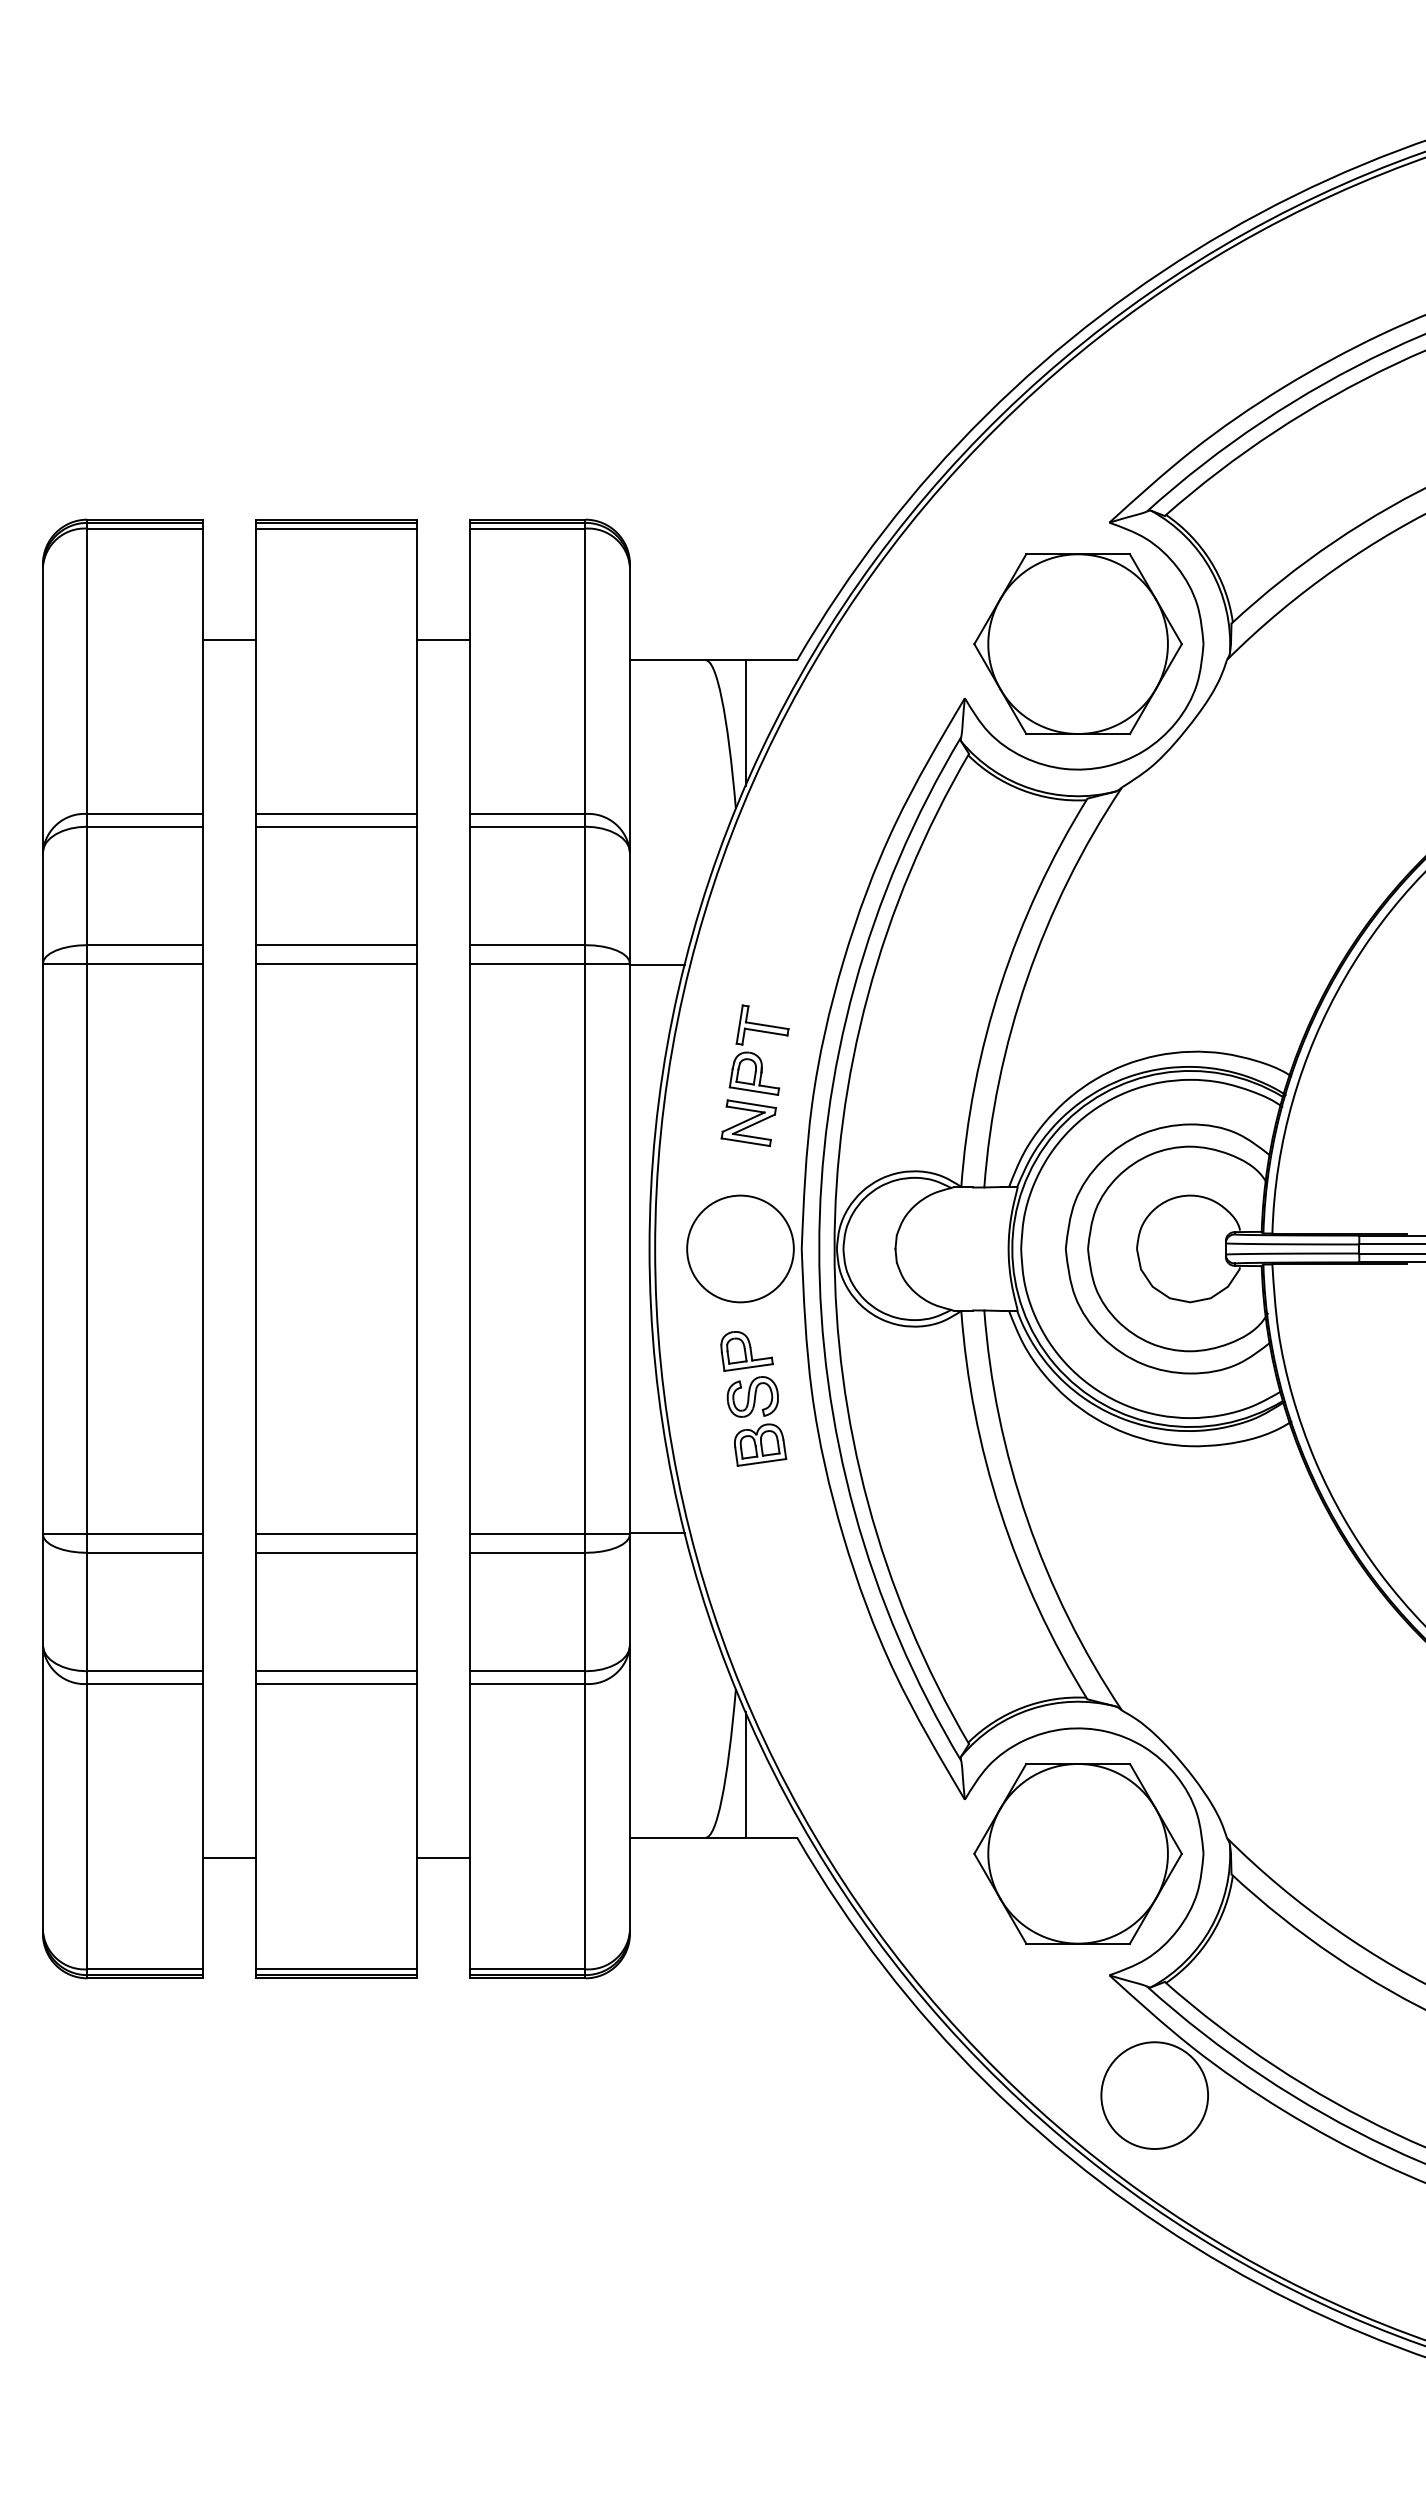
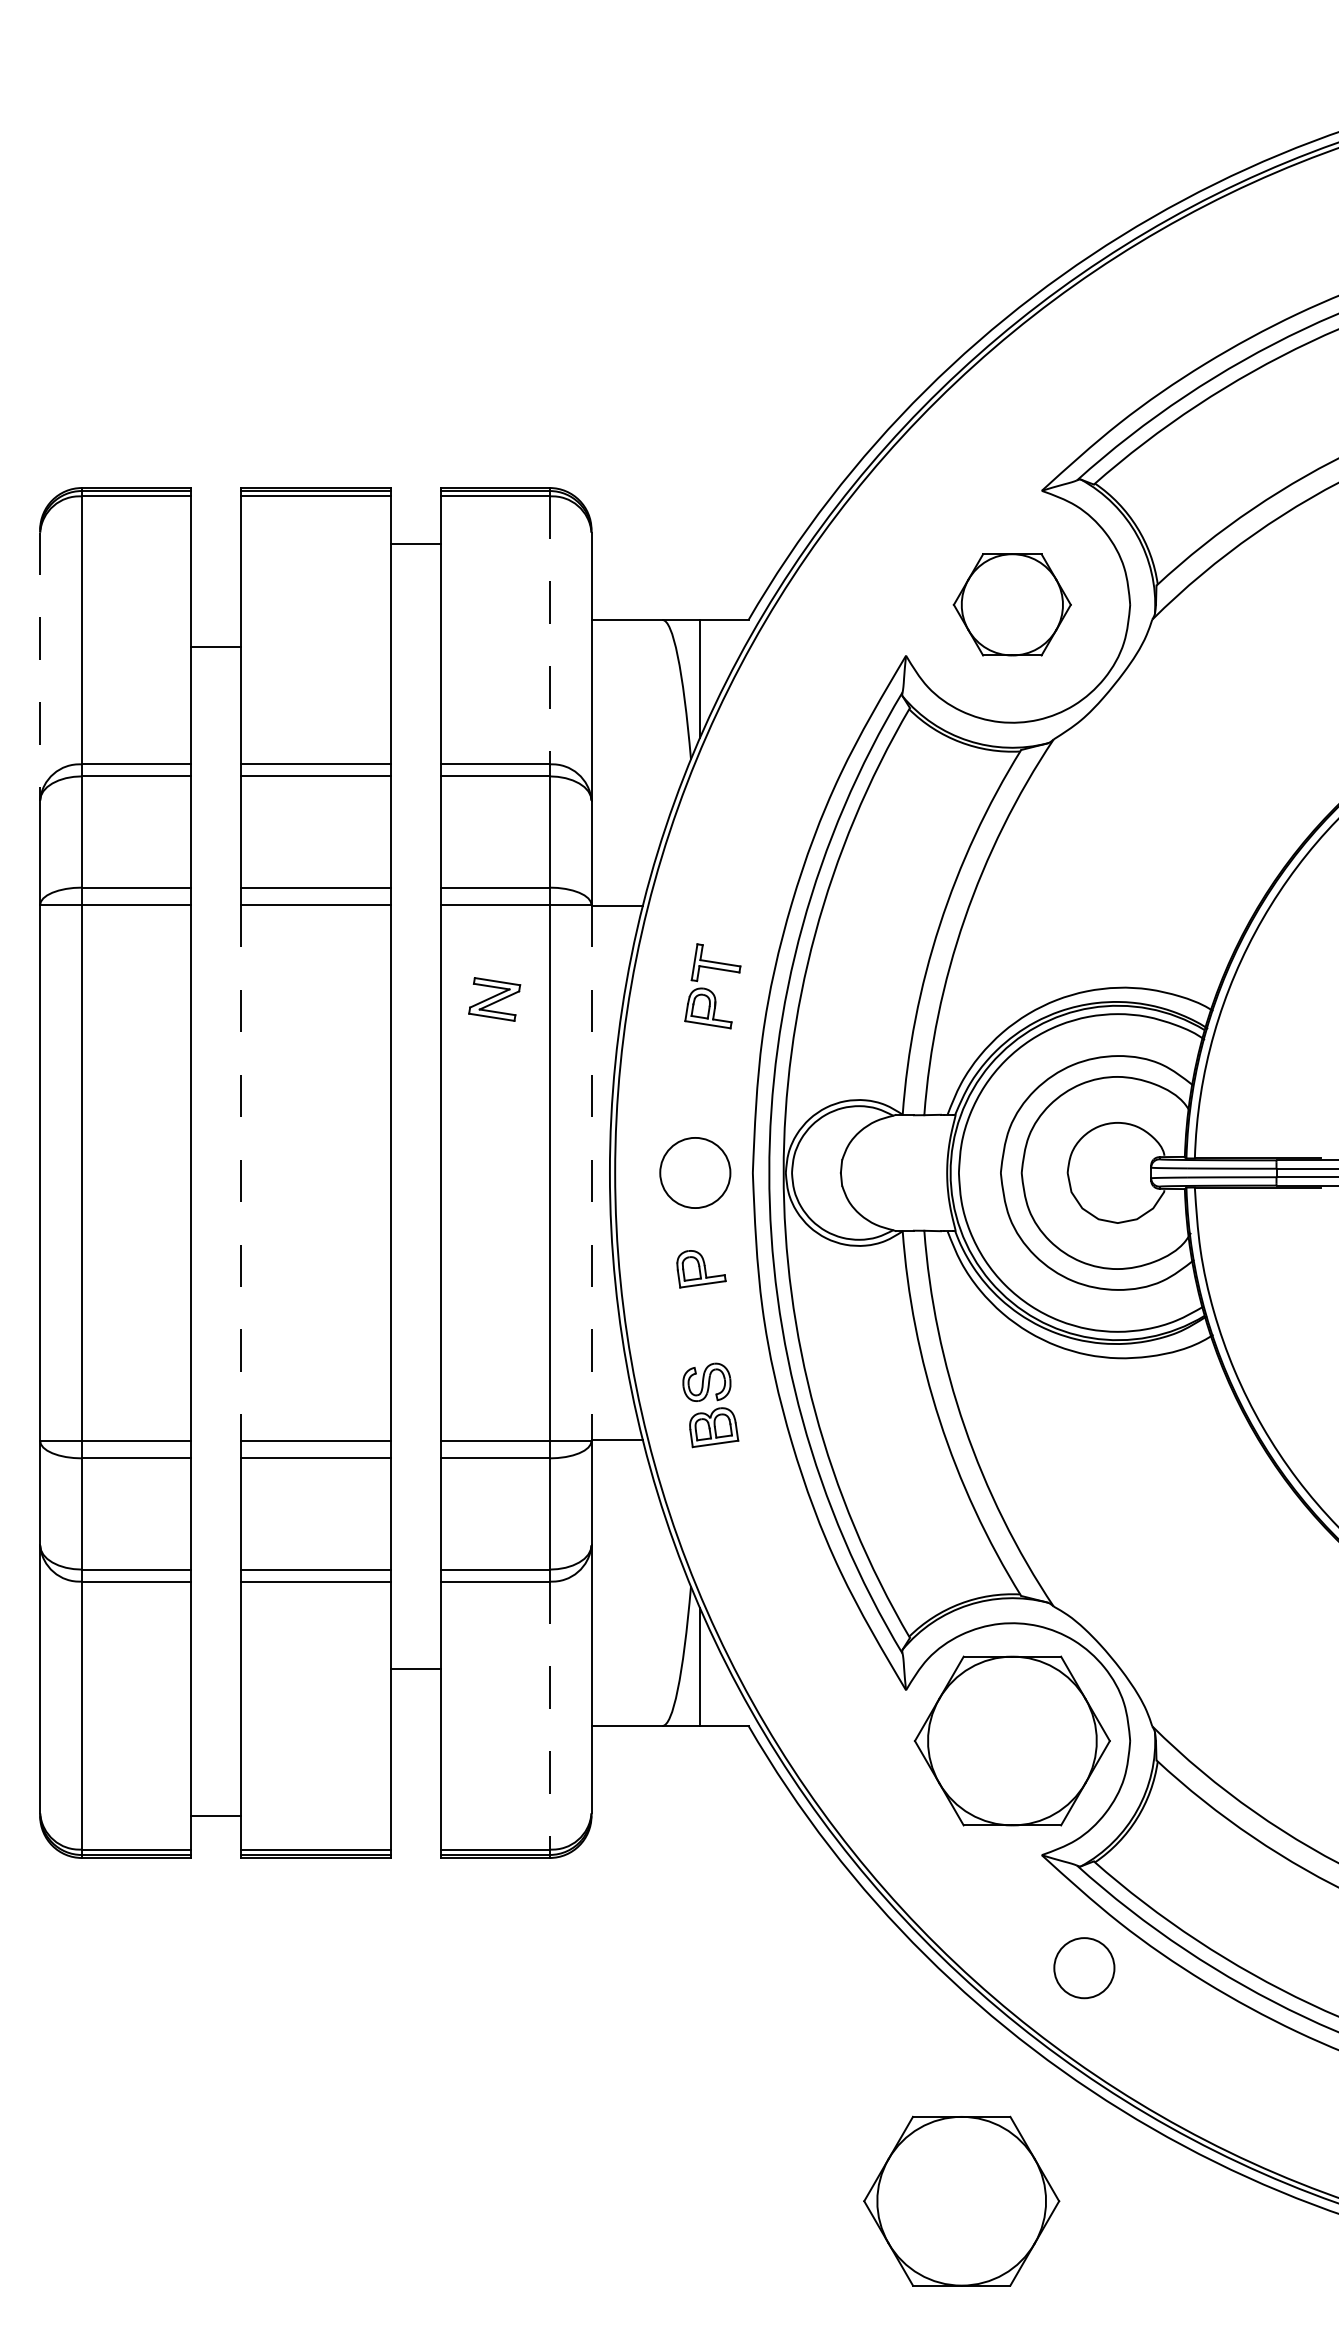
line: (229, 639) -> (215, 646), moved
line: (442, 639) -> (415, 544), moved
part: (1077, 643) -> (1011, 604), size x0.6
line: (585, 671) -> (549, 630), solid -> dashed
line: (42, 709) -> (39, 666), solid -> dashed
part: (748, 1123) -> (494, 999), moved
circle: (740, 1248) -> (695, 1172), size x0.7
line: (256, 1249) -> (240, 1173), solid -> dashed
line: (629, 1249) -> (591, 1173), solid -> dashed
part: (761, 1425) -> (715, 1409), moved
line: (585, 1826) -> (549, 1715), solid -> dashed
line: (229, 1858) -> (215, 1815), moved
line: (442, 1858) -> (415, 1669), moved
circle: (1154, 2095) -> (1084, 1968), size x0.6
part: (1023, 2343) -> (961, 2200), added

